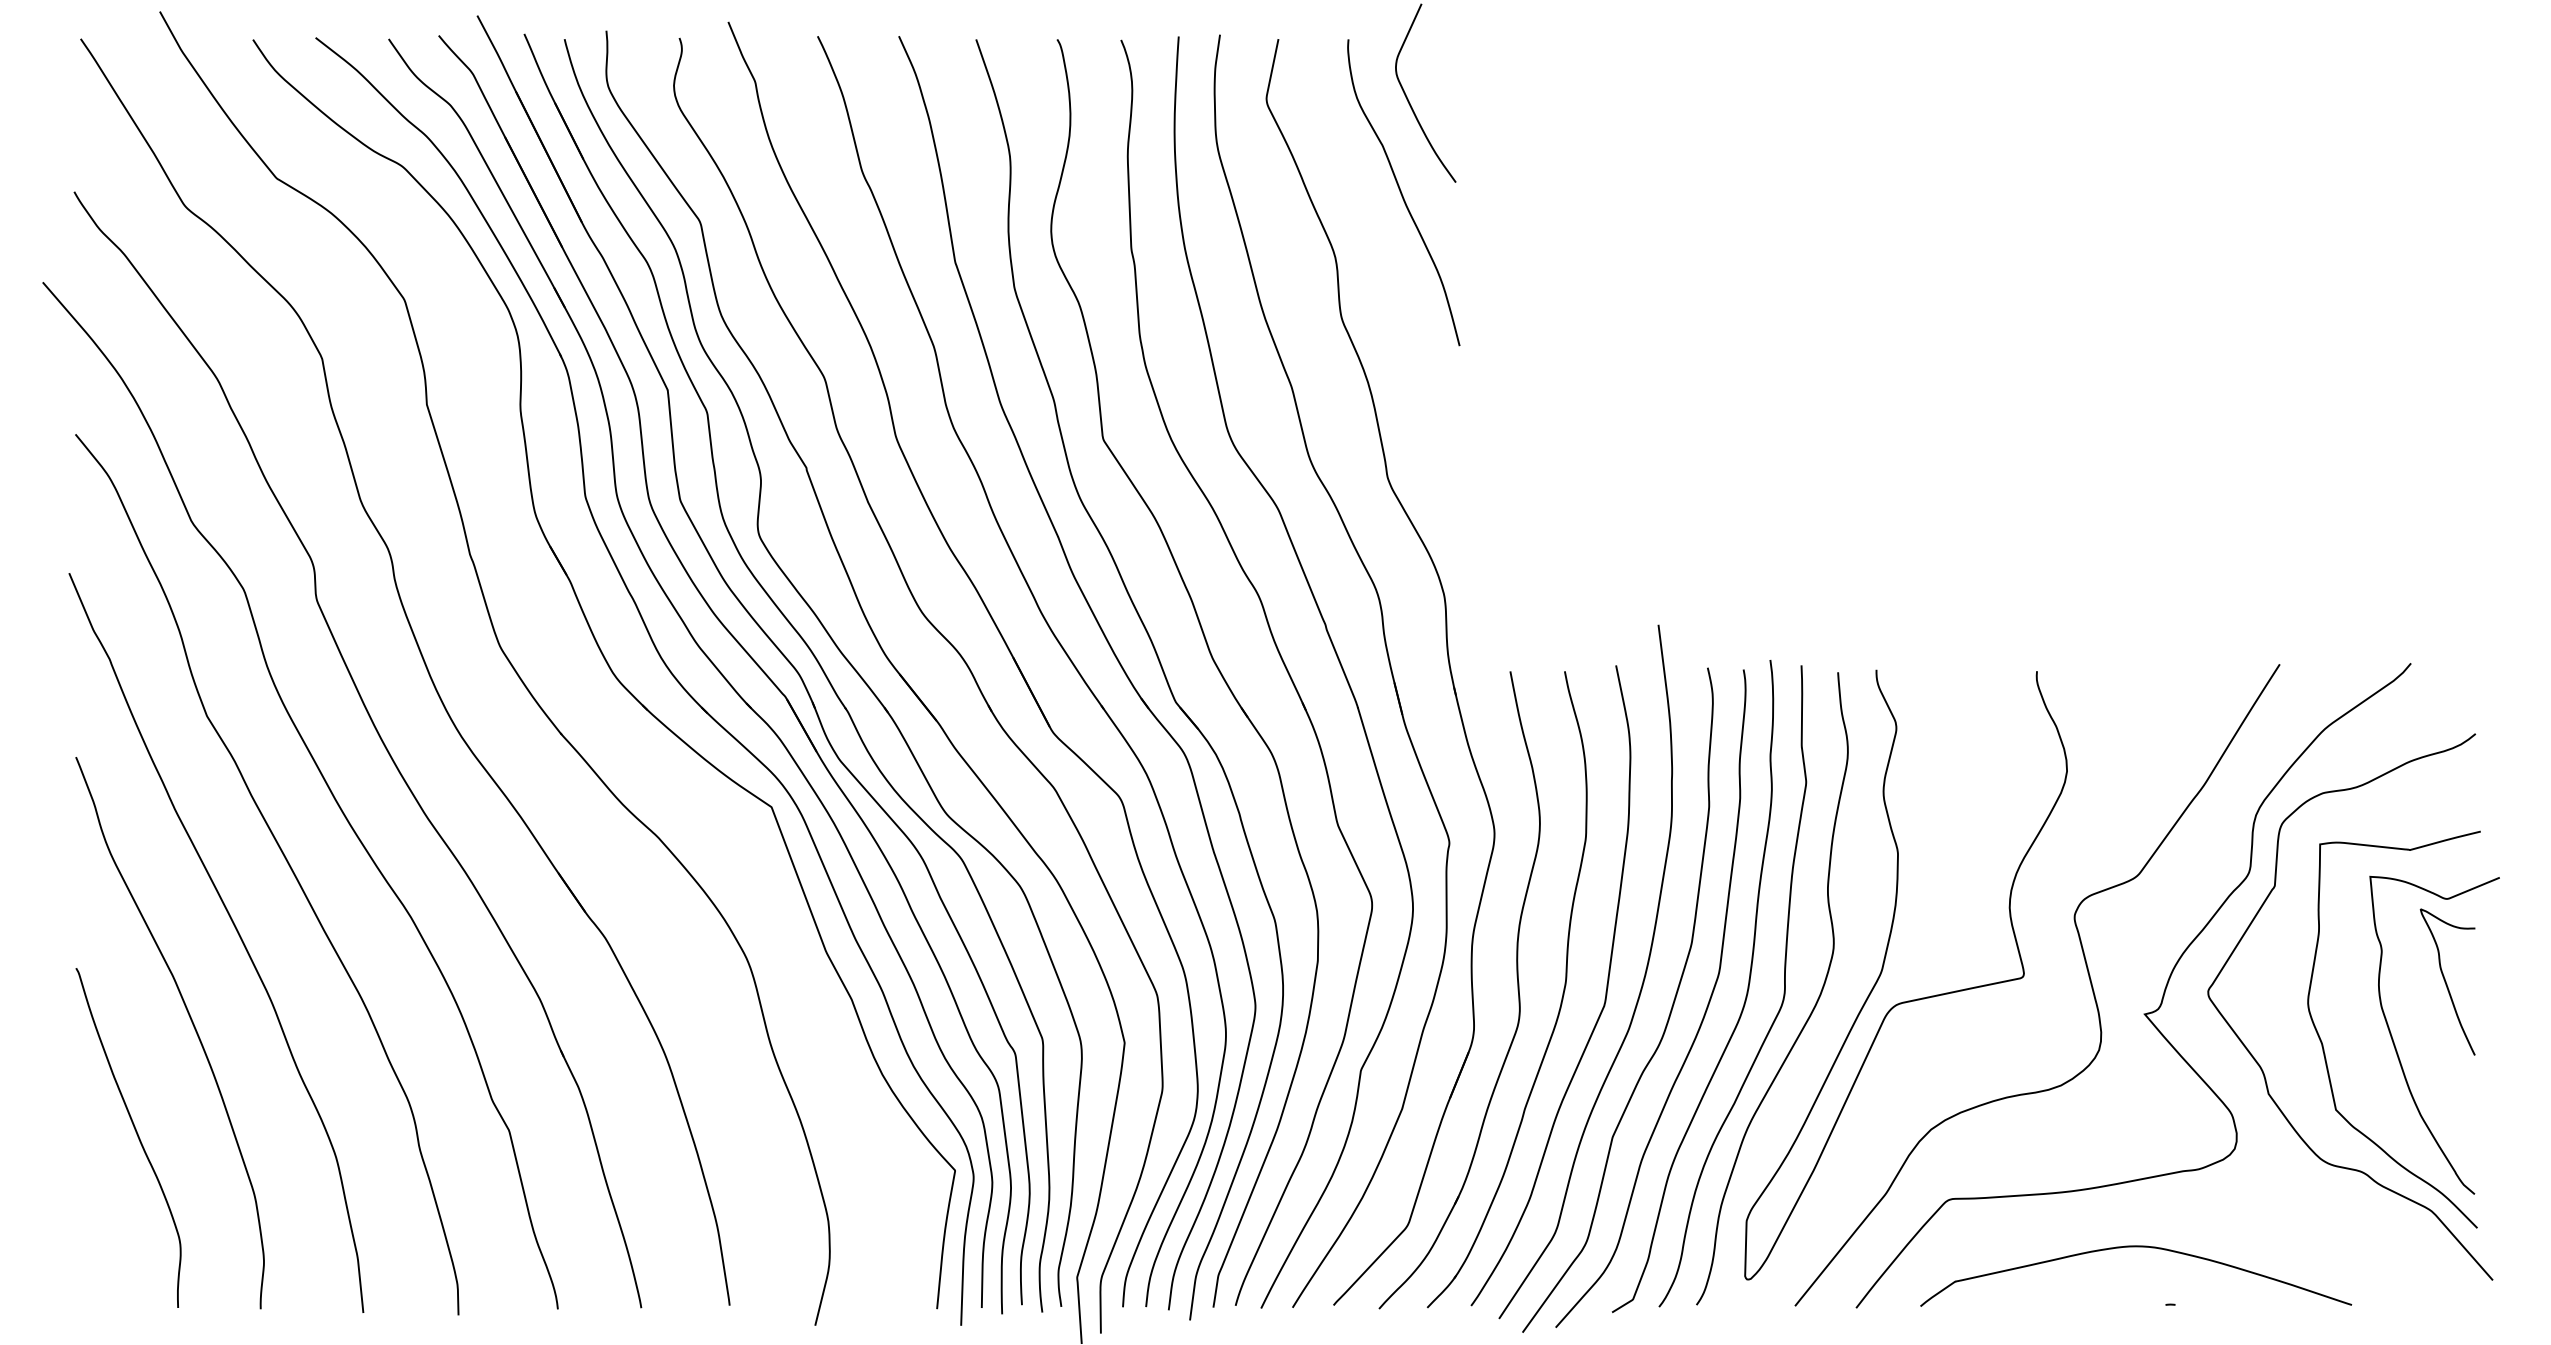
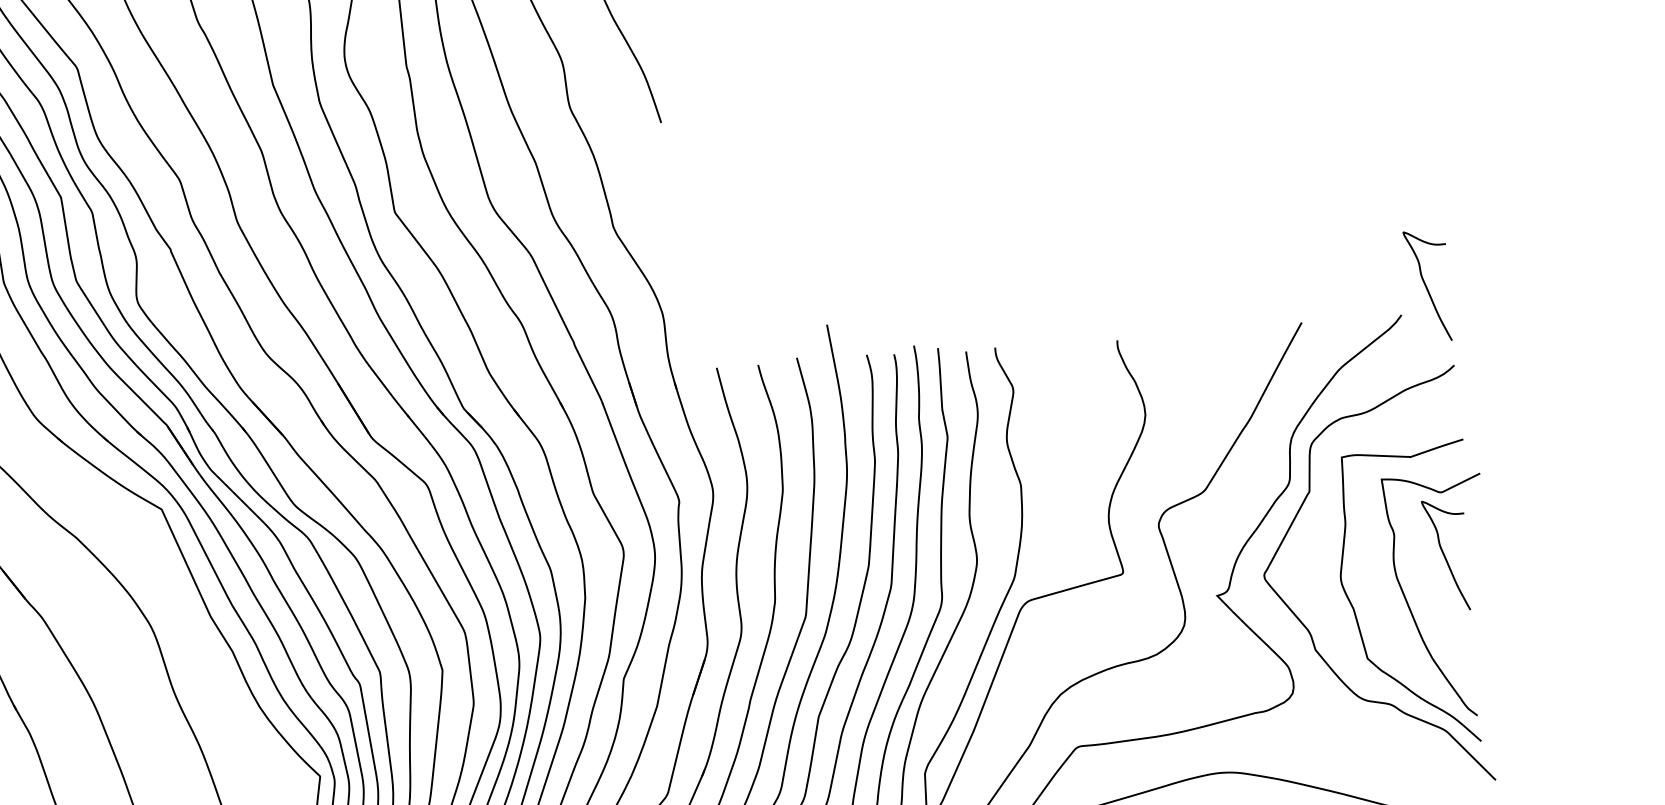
curve: (2446, 627) -> (1426, 285), added

